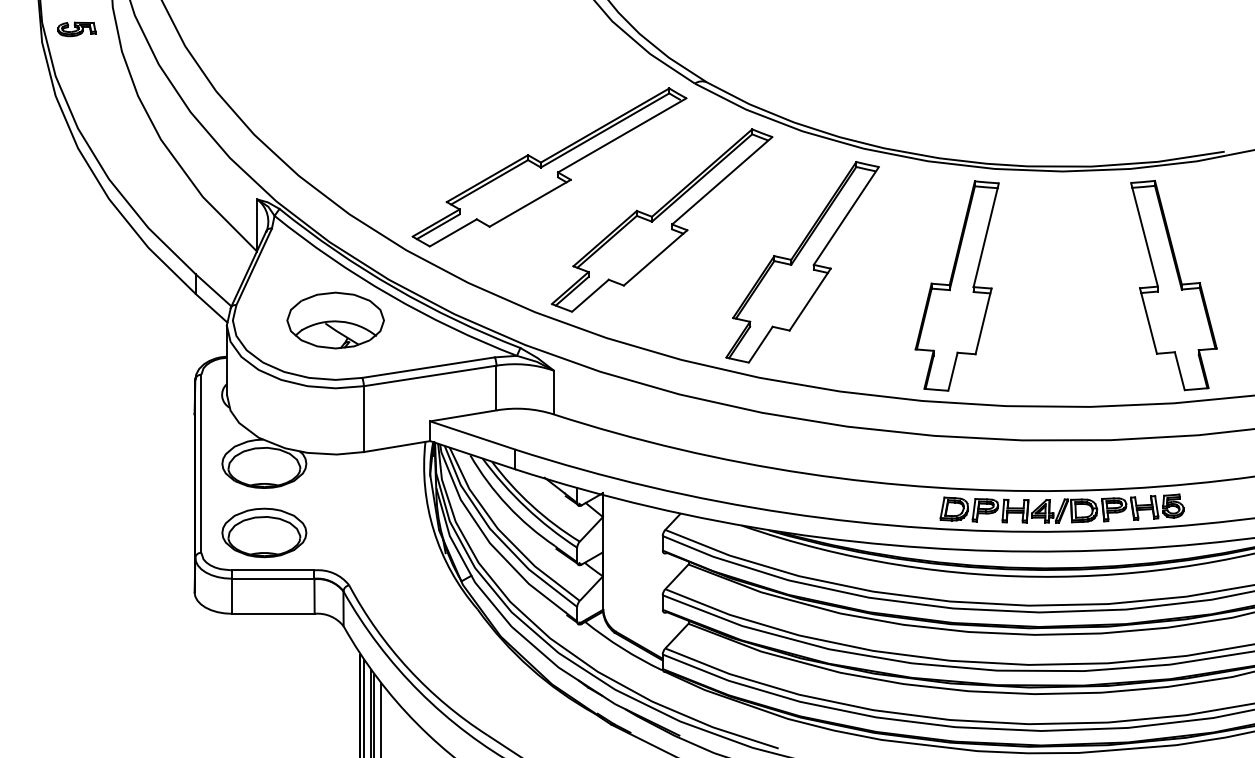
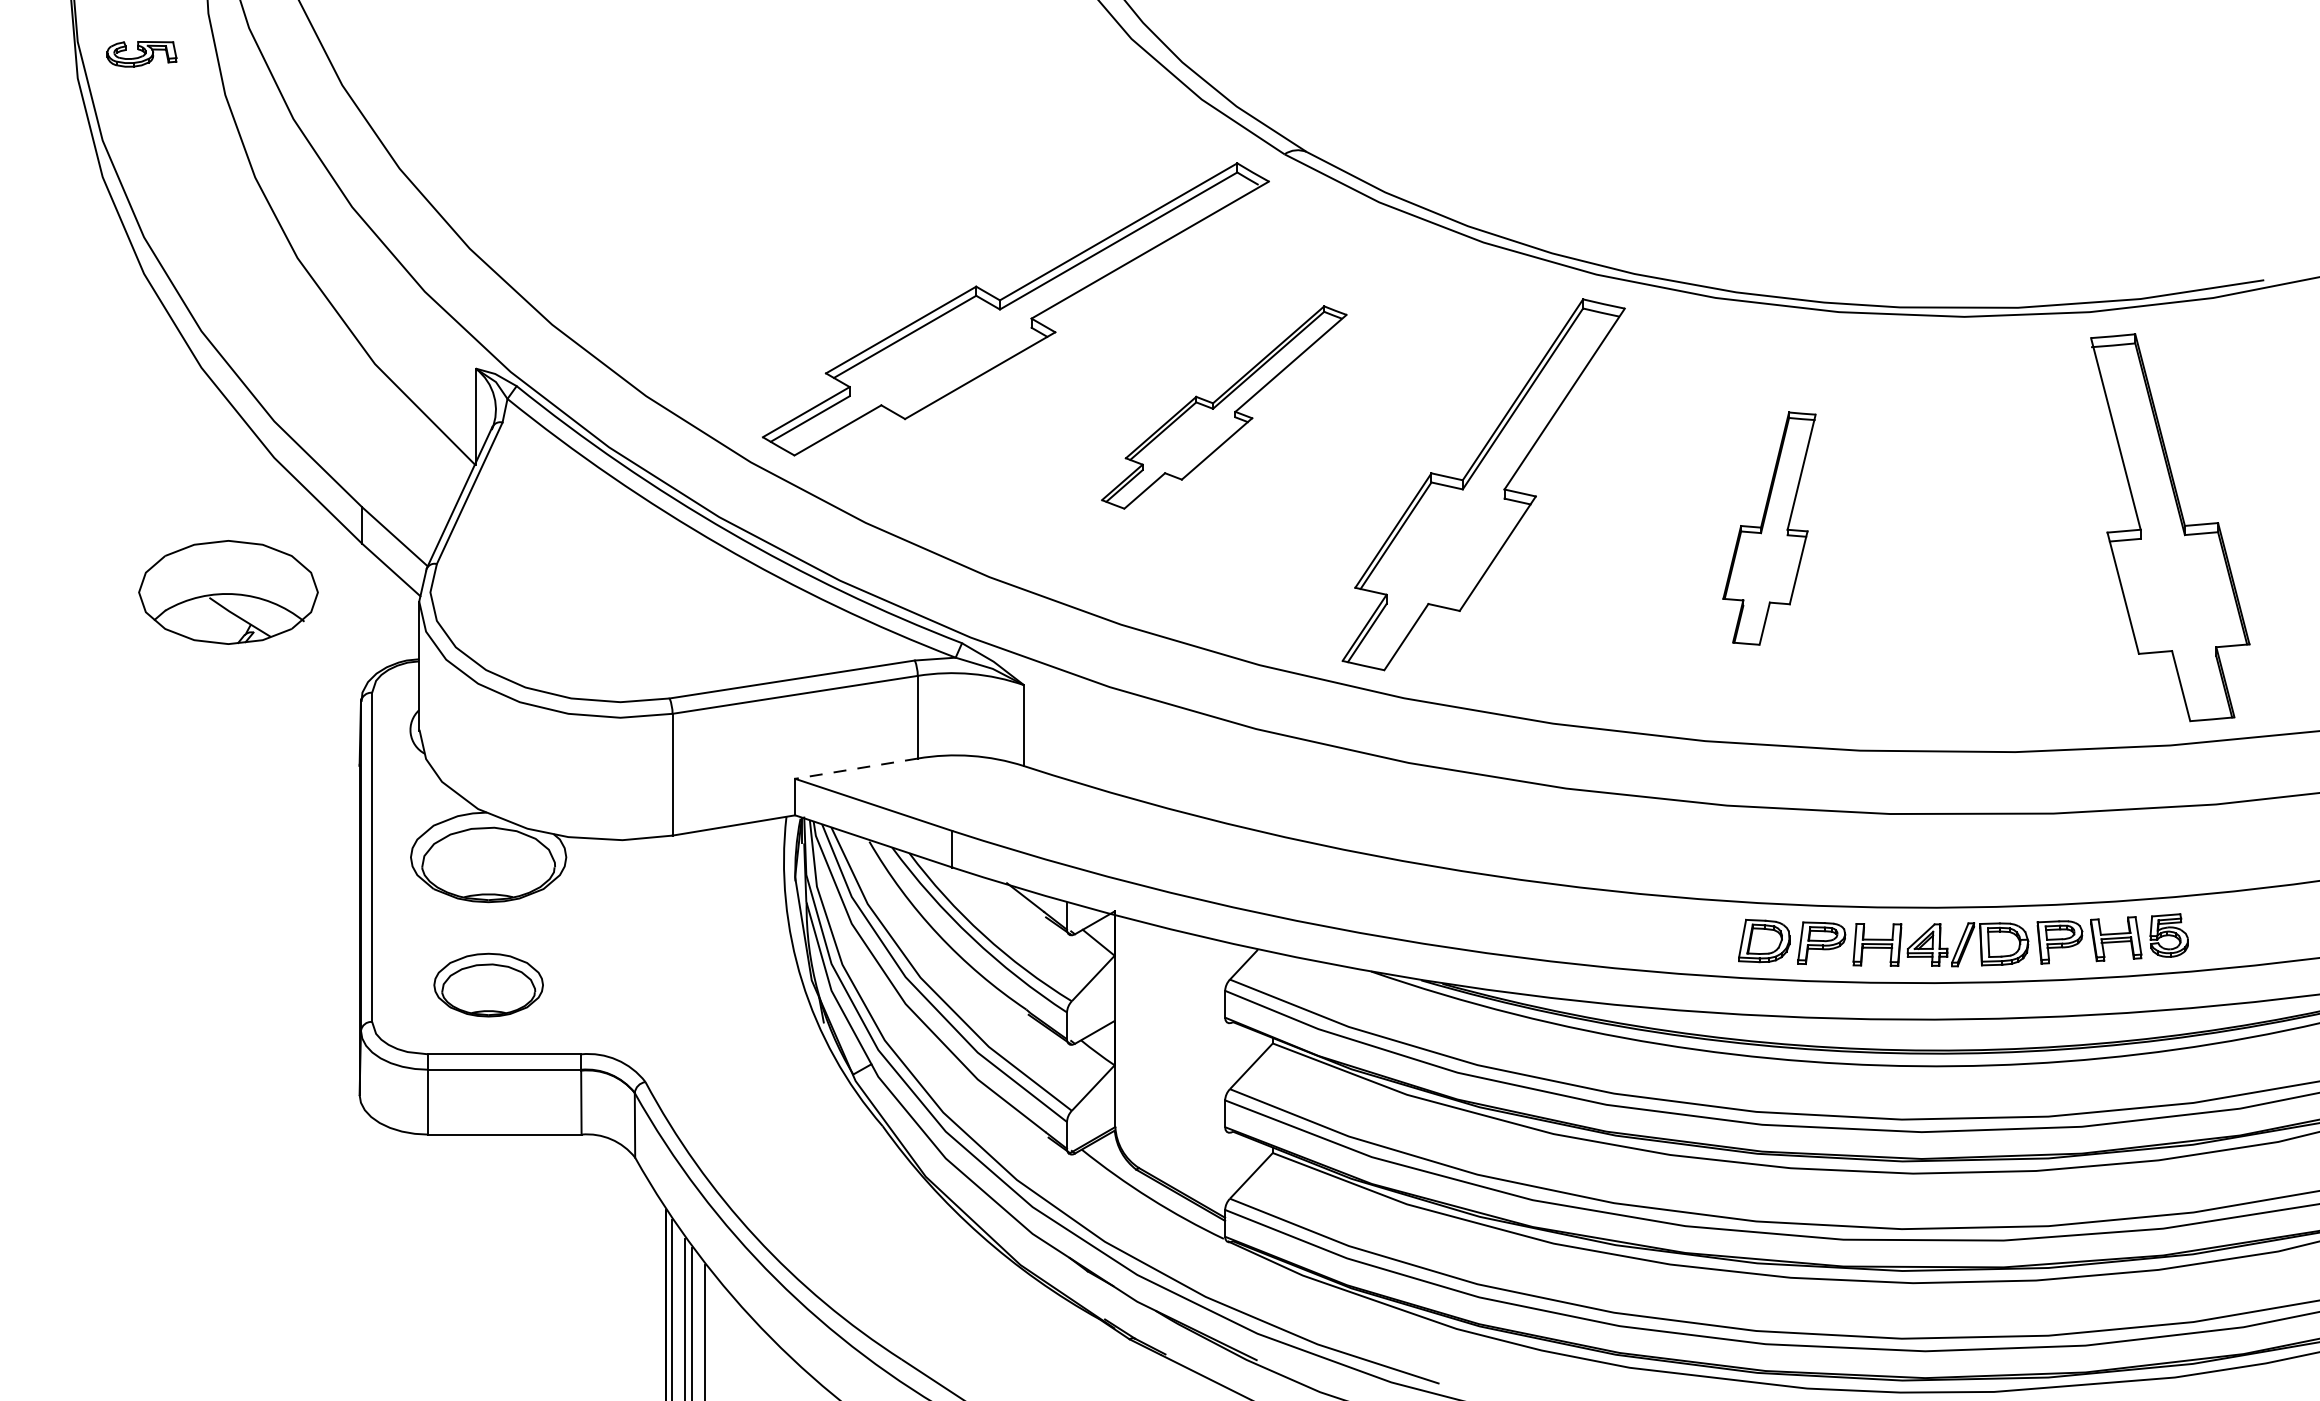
part: (662, 220) -> (1224, 407), size x0.6
part: (956, 285) -> (1768, 527), size x0.6
part: (335, 320) -> (228, 592), moved
line: (463, 415) -> (856, 767), solid -> dashed
part: (264, 532) -> (488, 984), size x0.7

